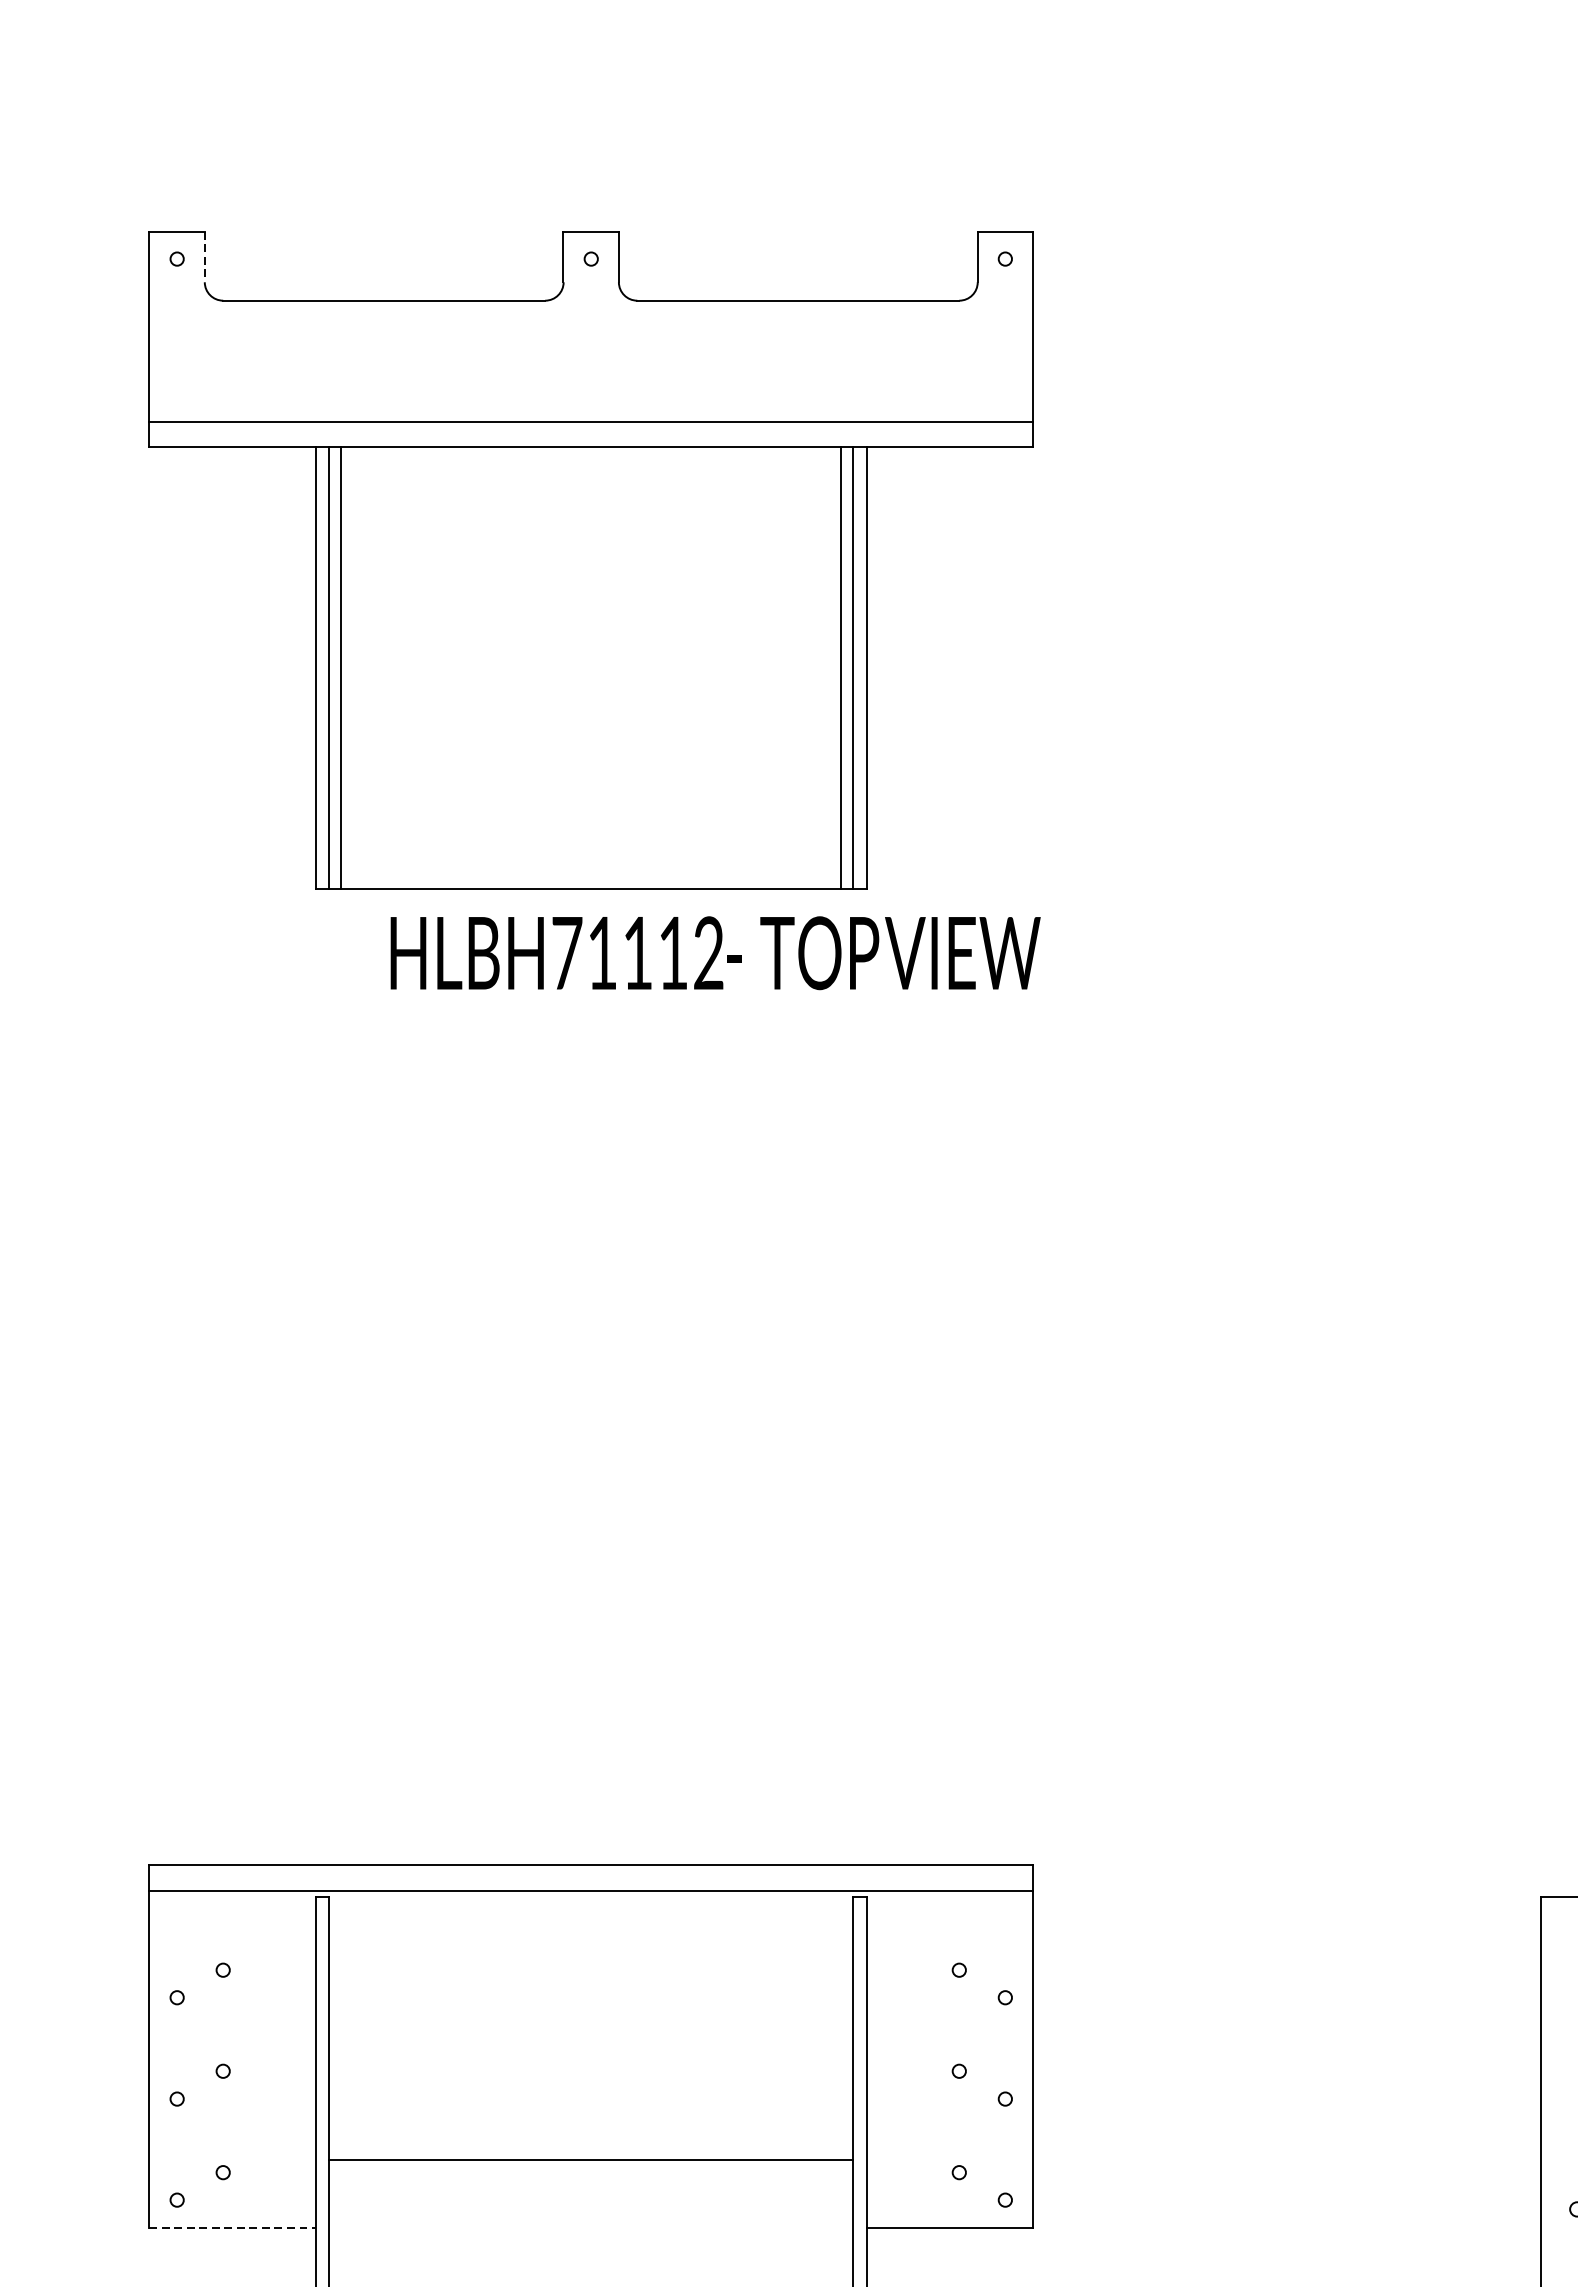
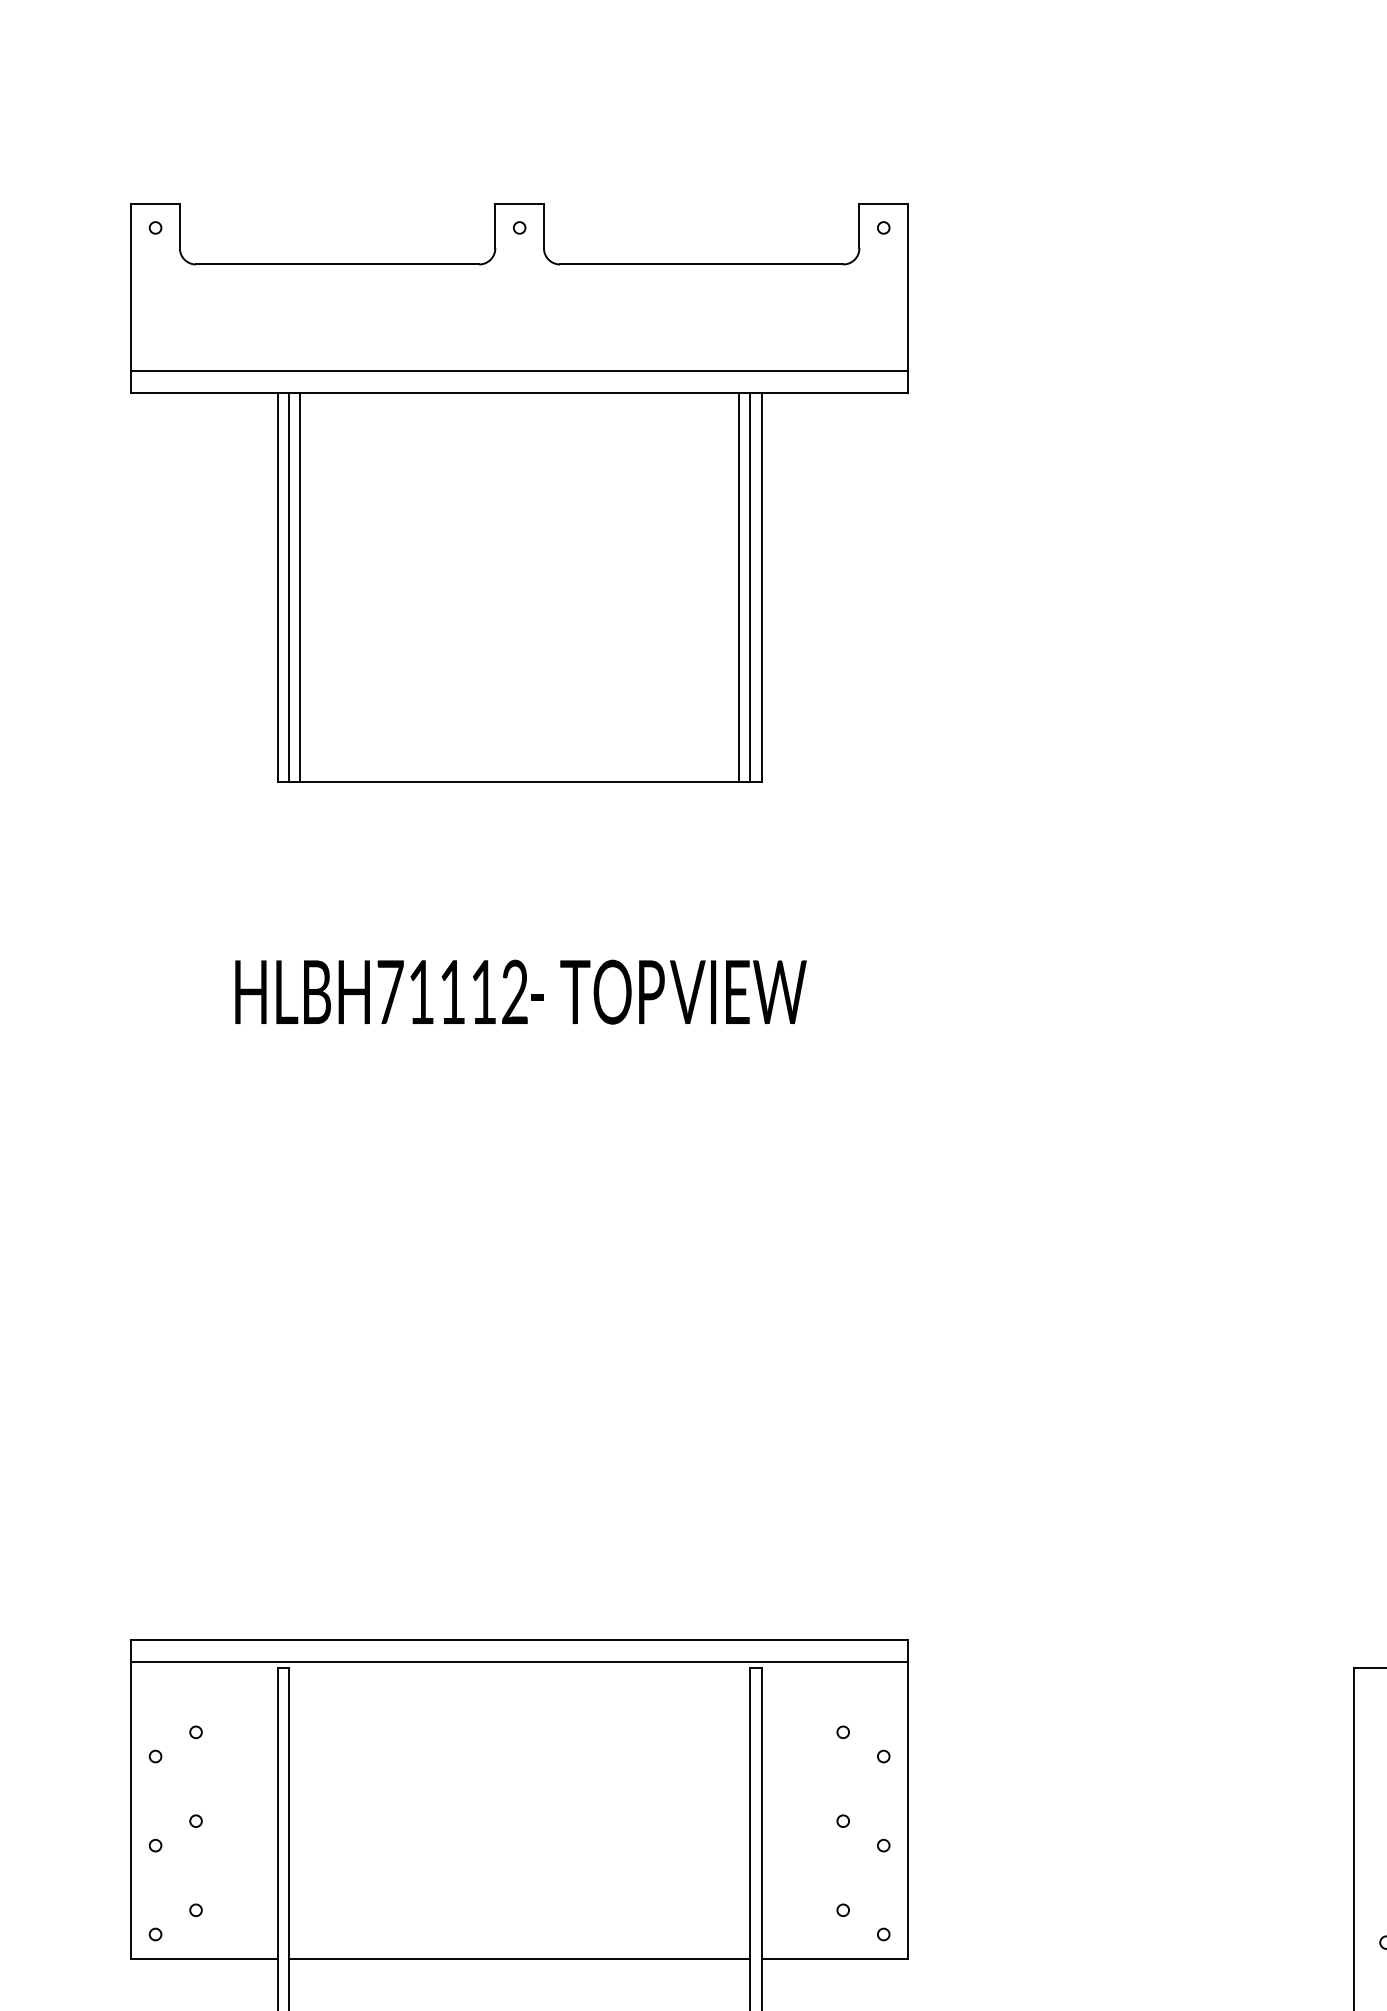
line: (204, 257) -> (179, 226), dashed -> solid
text: (715, 952) -> (520, 991), moved
line: (591, 2159) -> (519, 1958), moved
line: (232, 2227) -> (204, 1958), dashed -> solid

